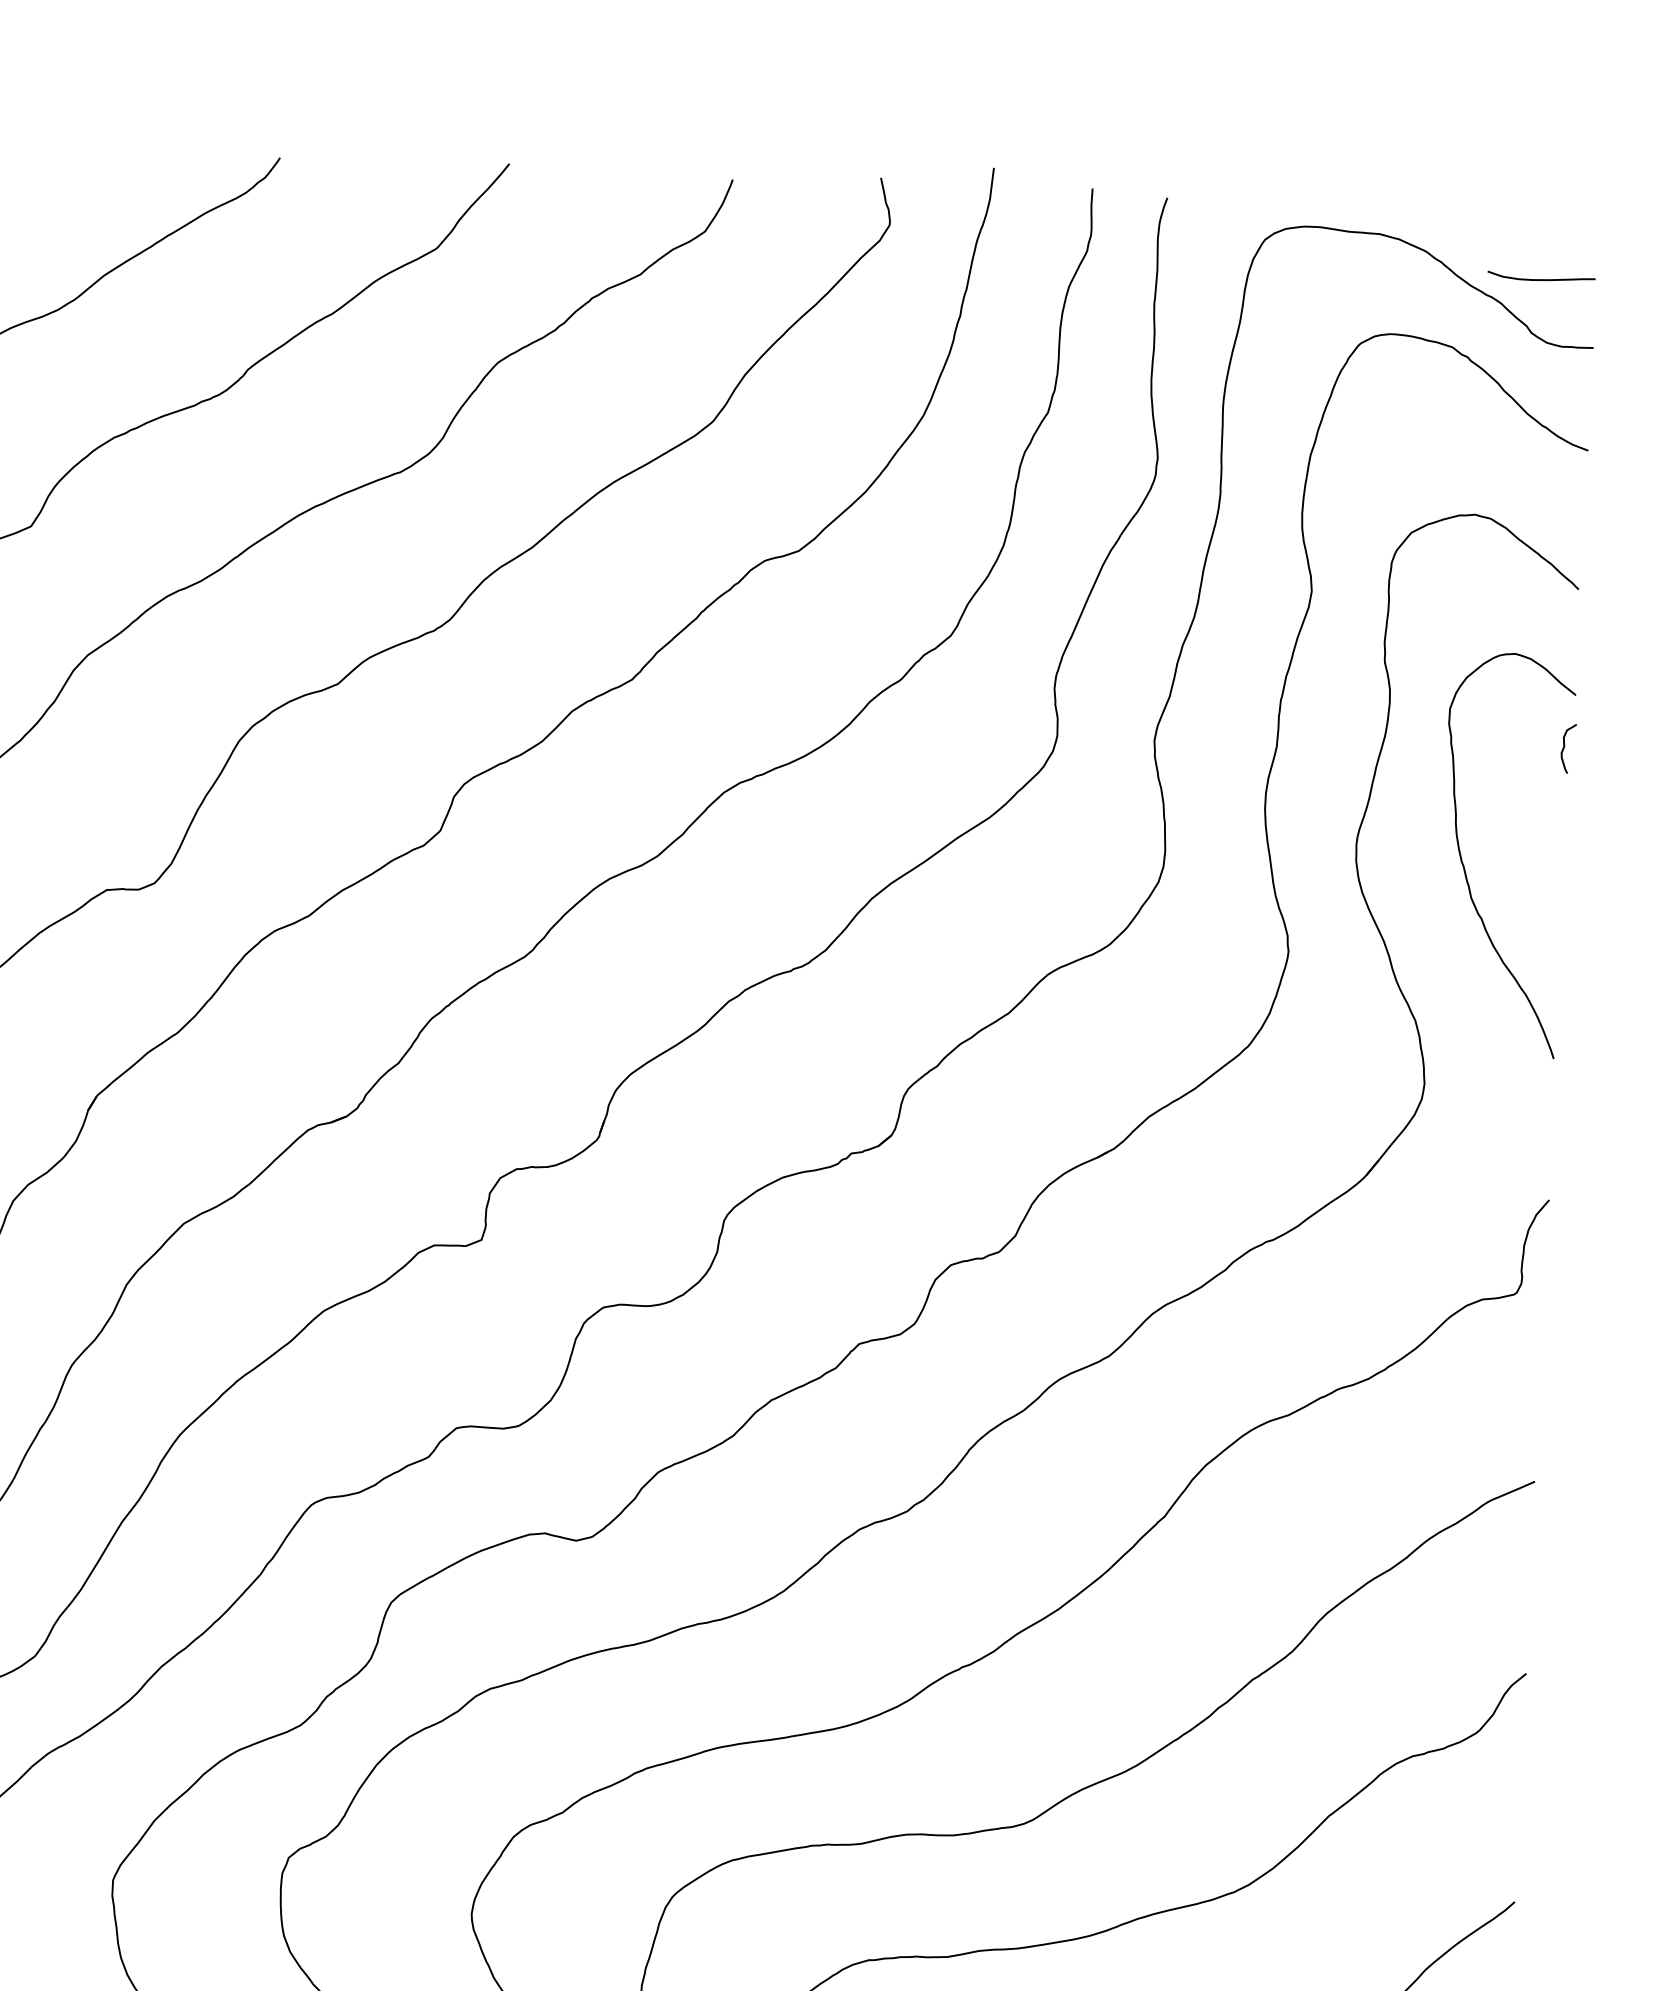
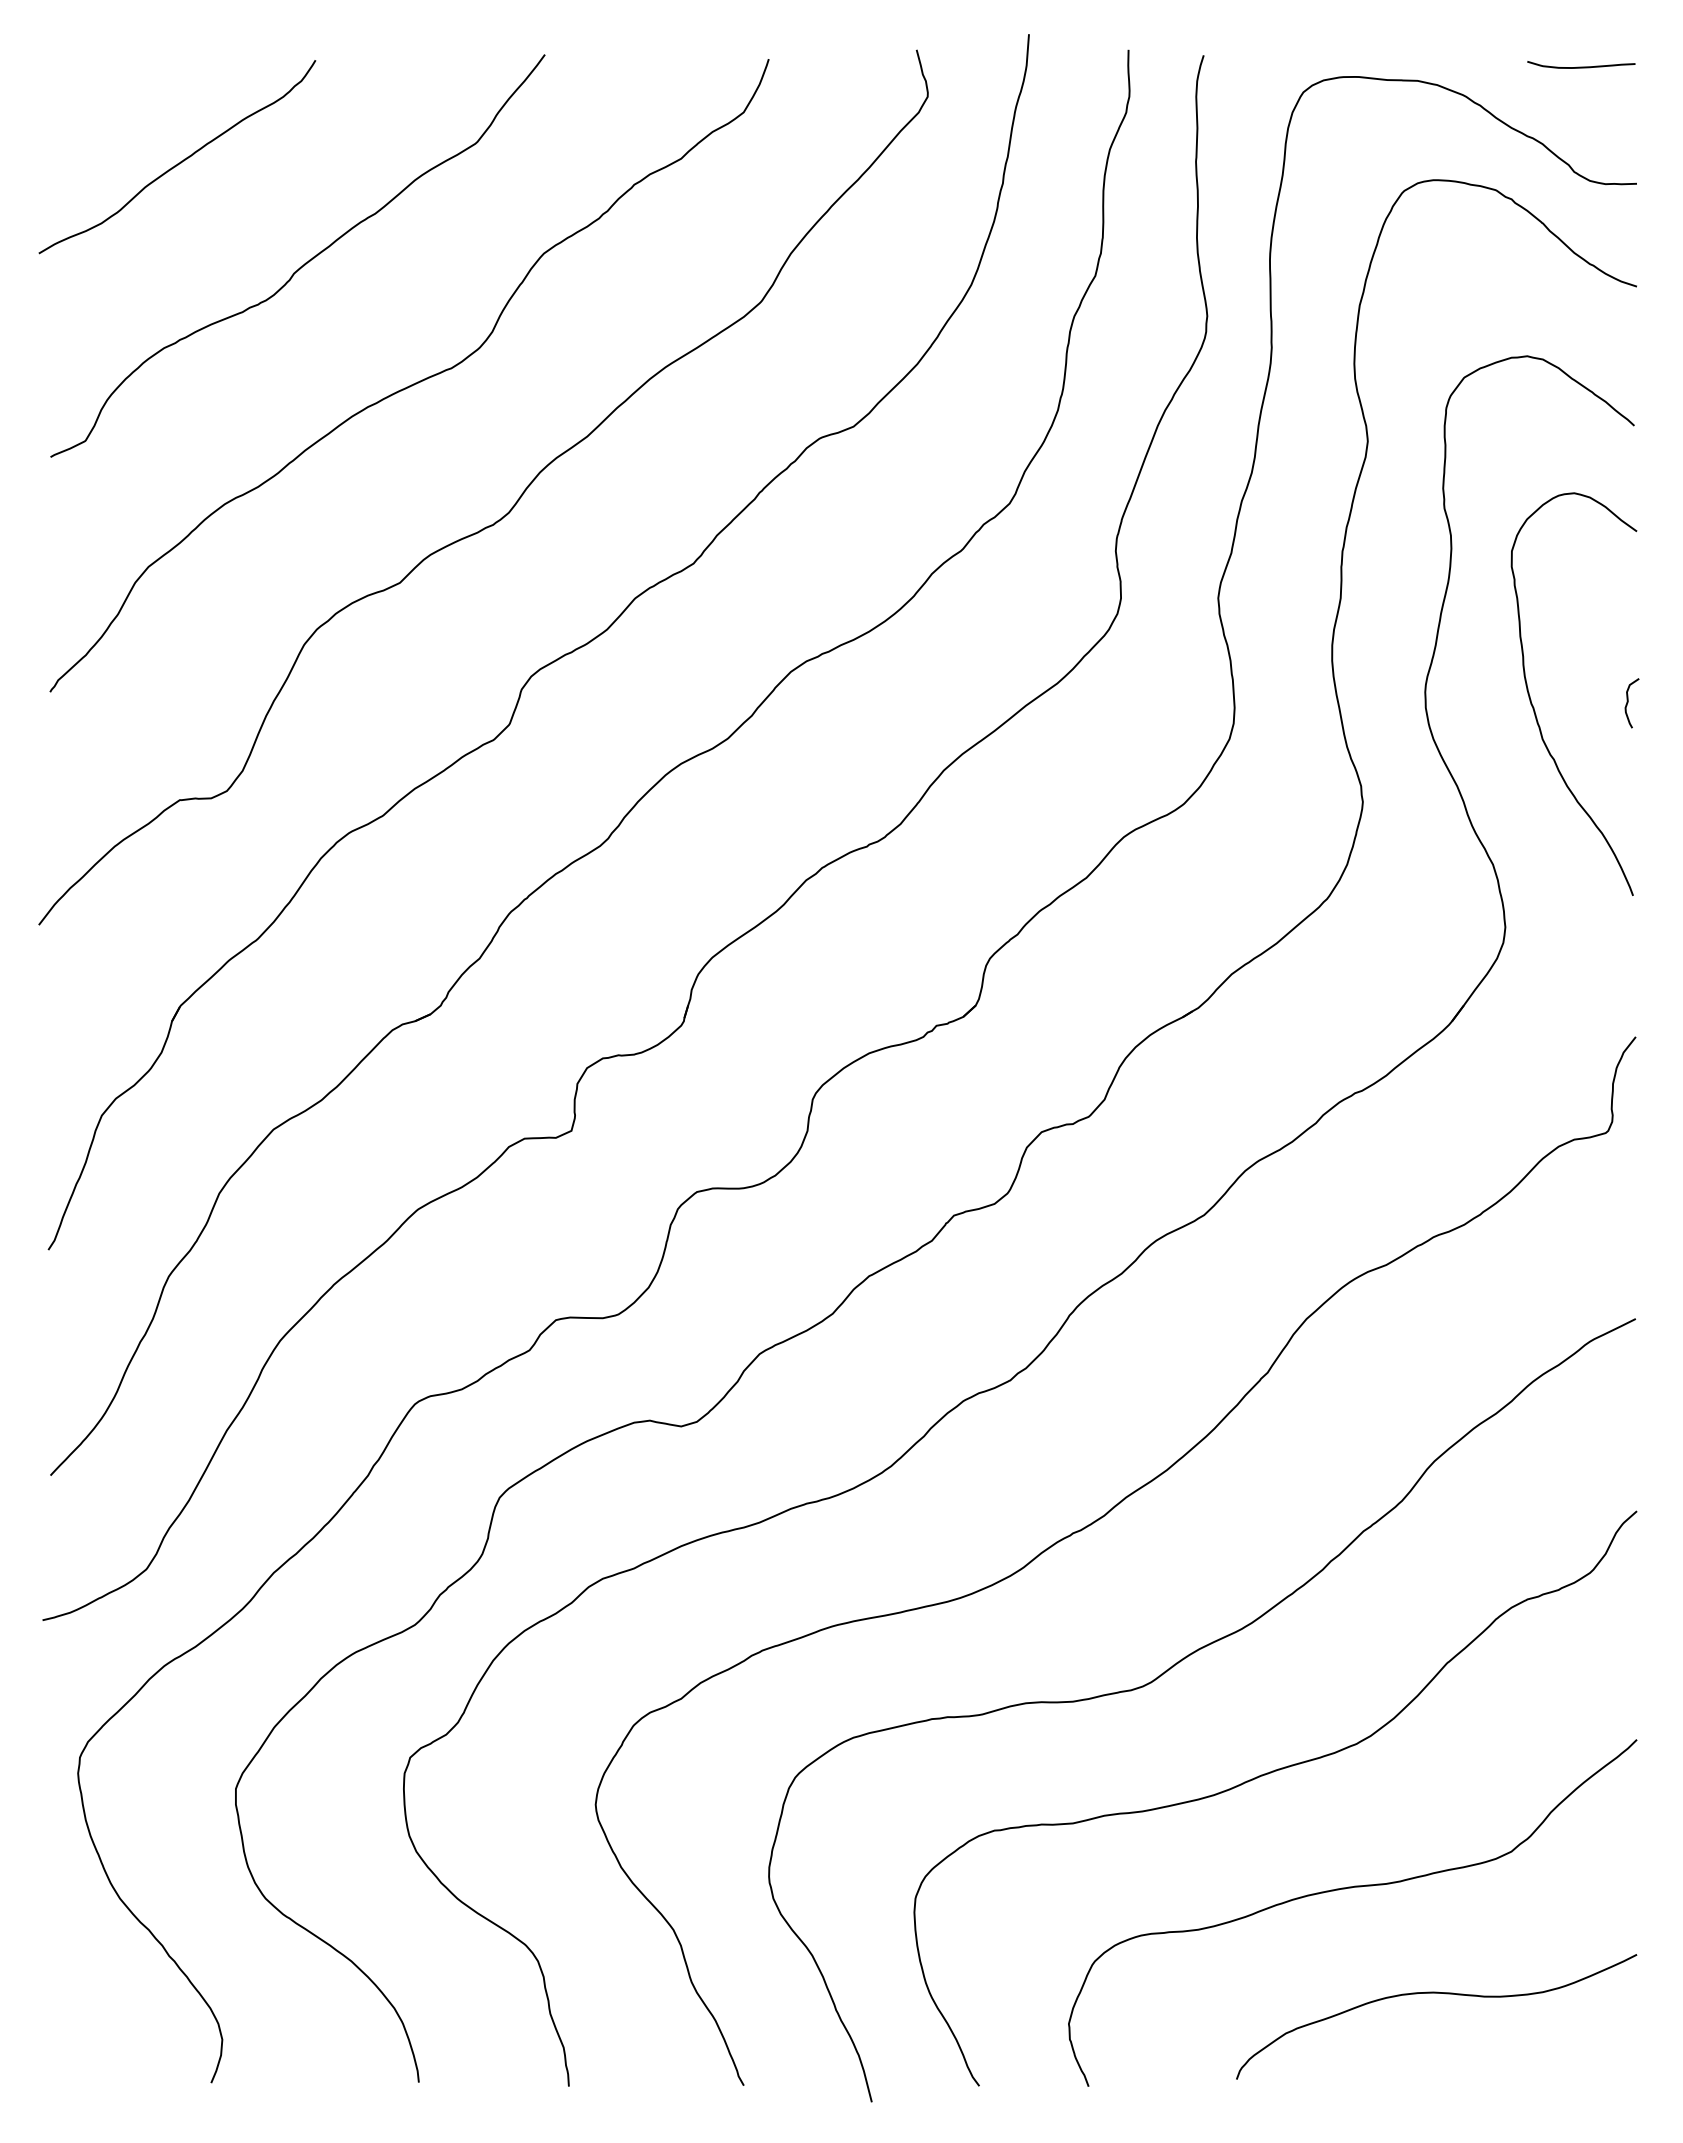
curve: (1541, 279) -> (1581, 66), moved
curve: (1564, 748) -> (1628, 703), moved

